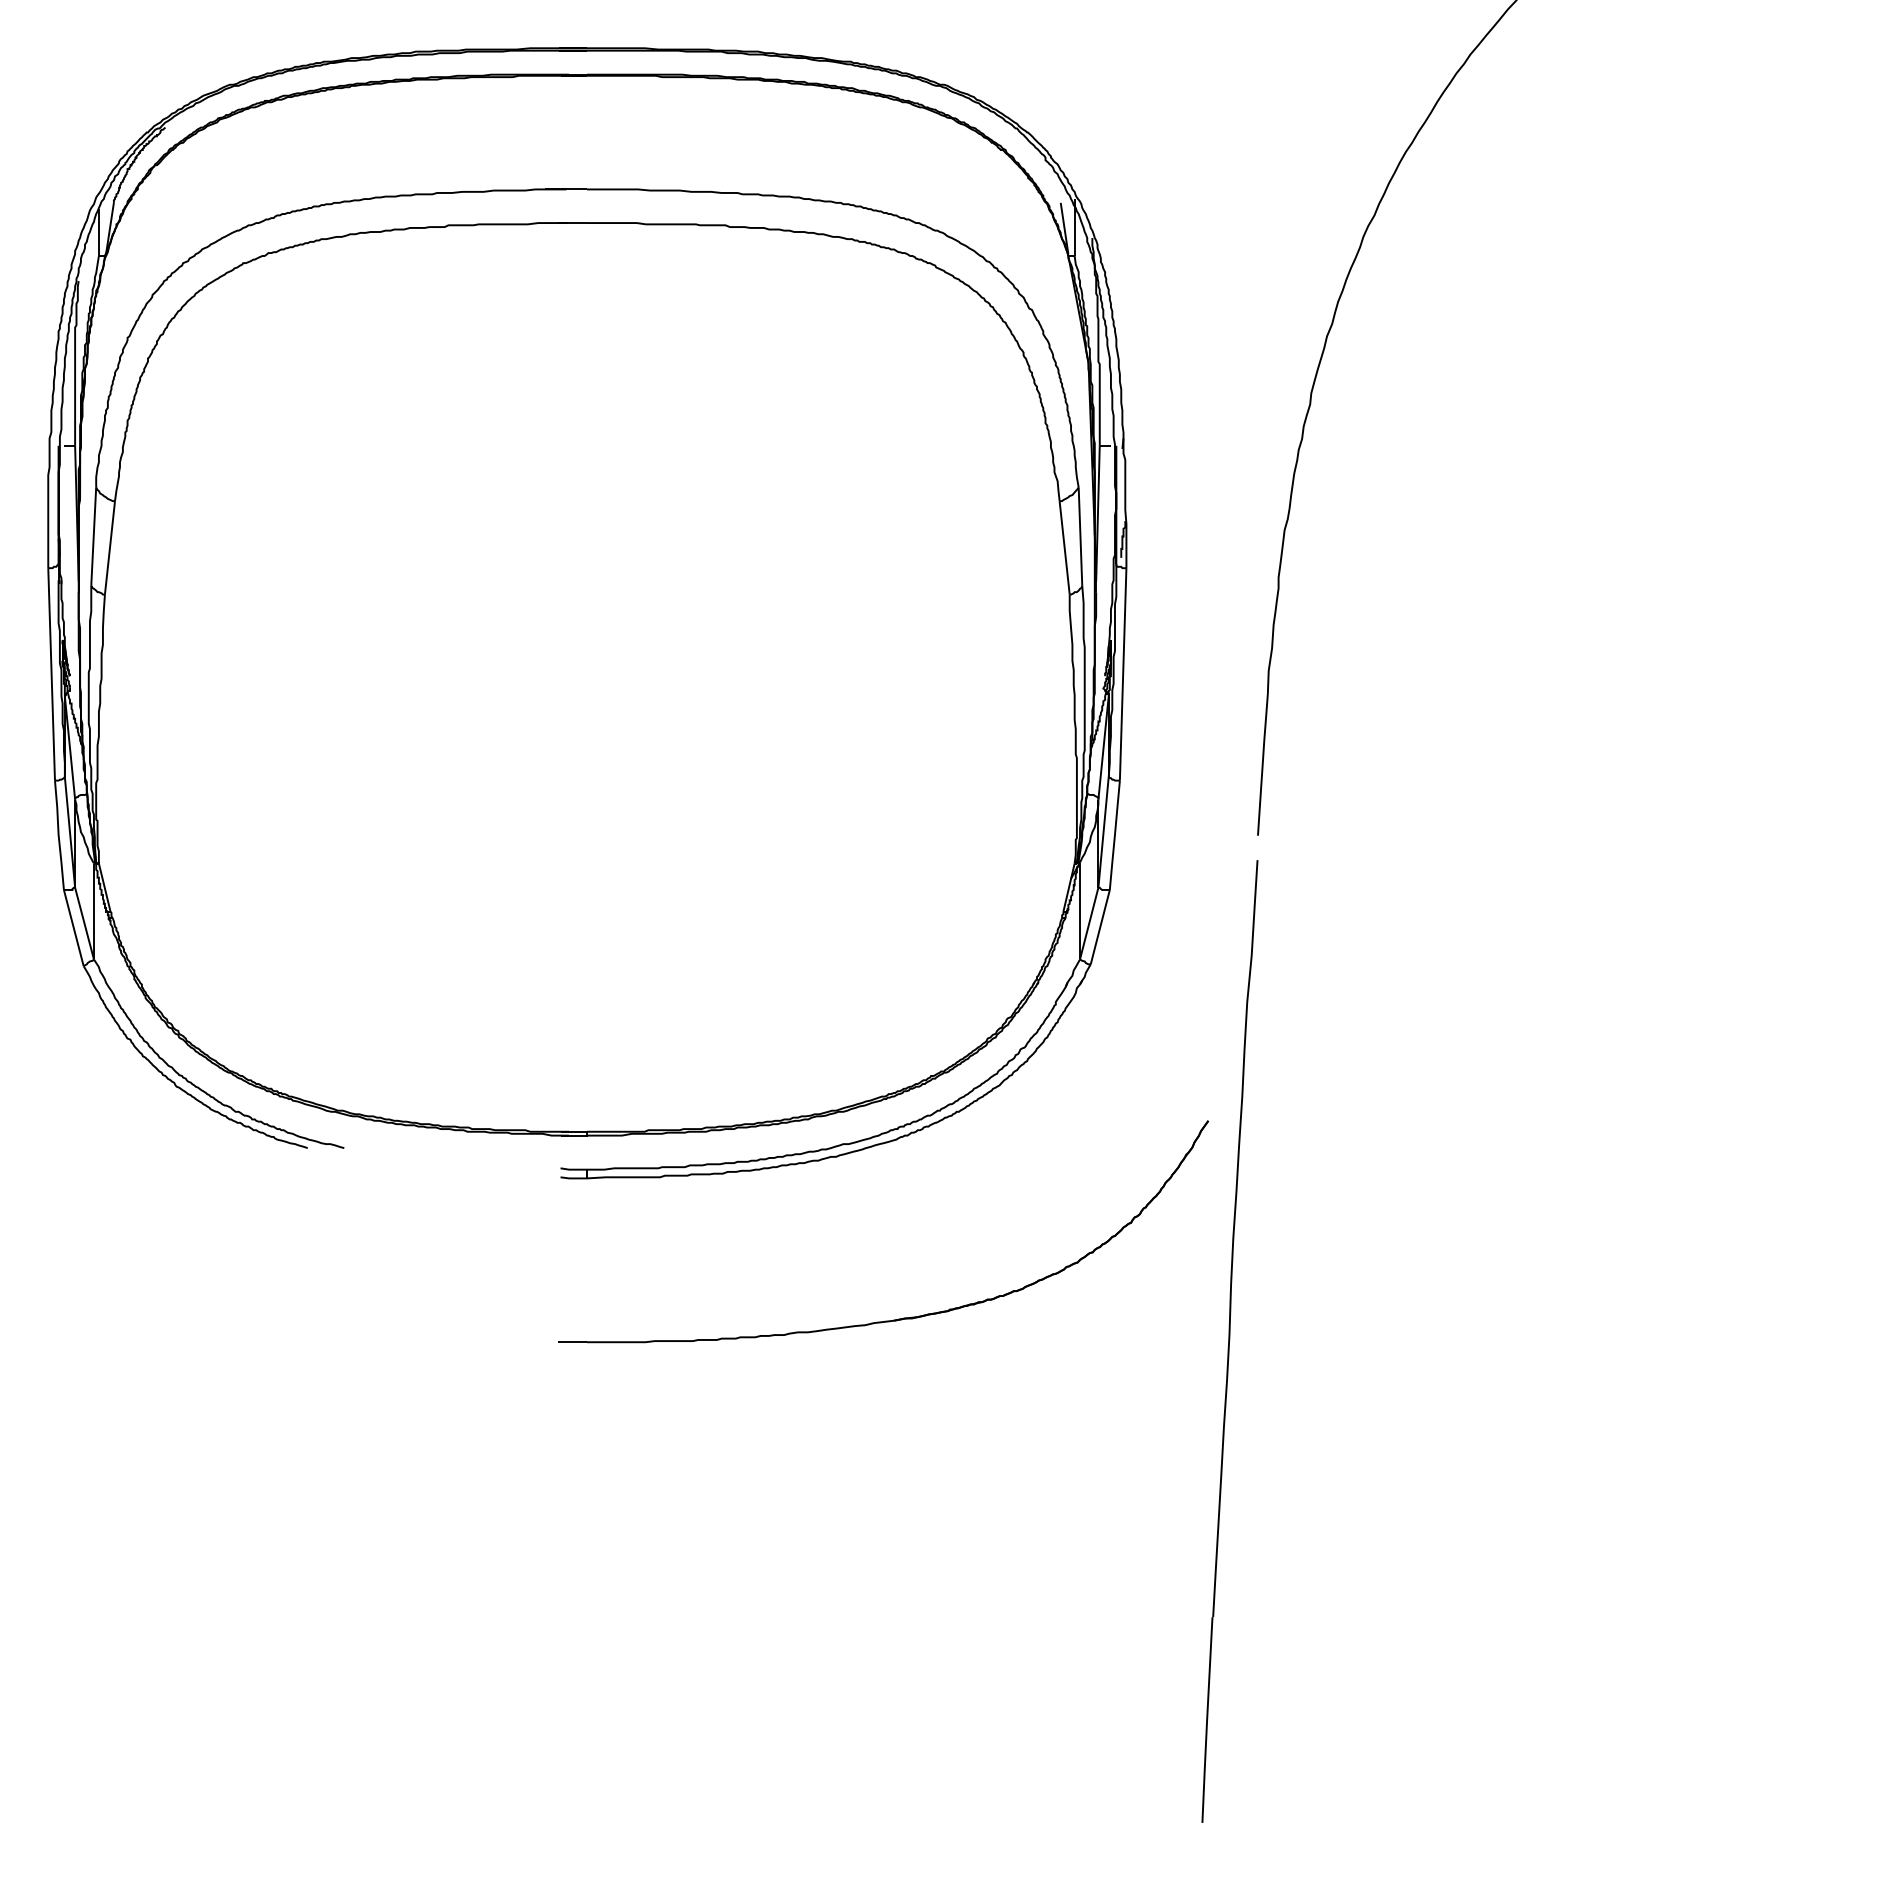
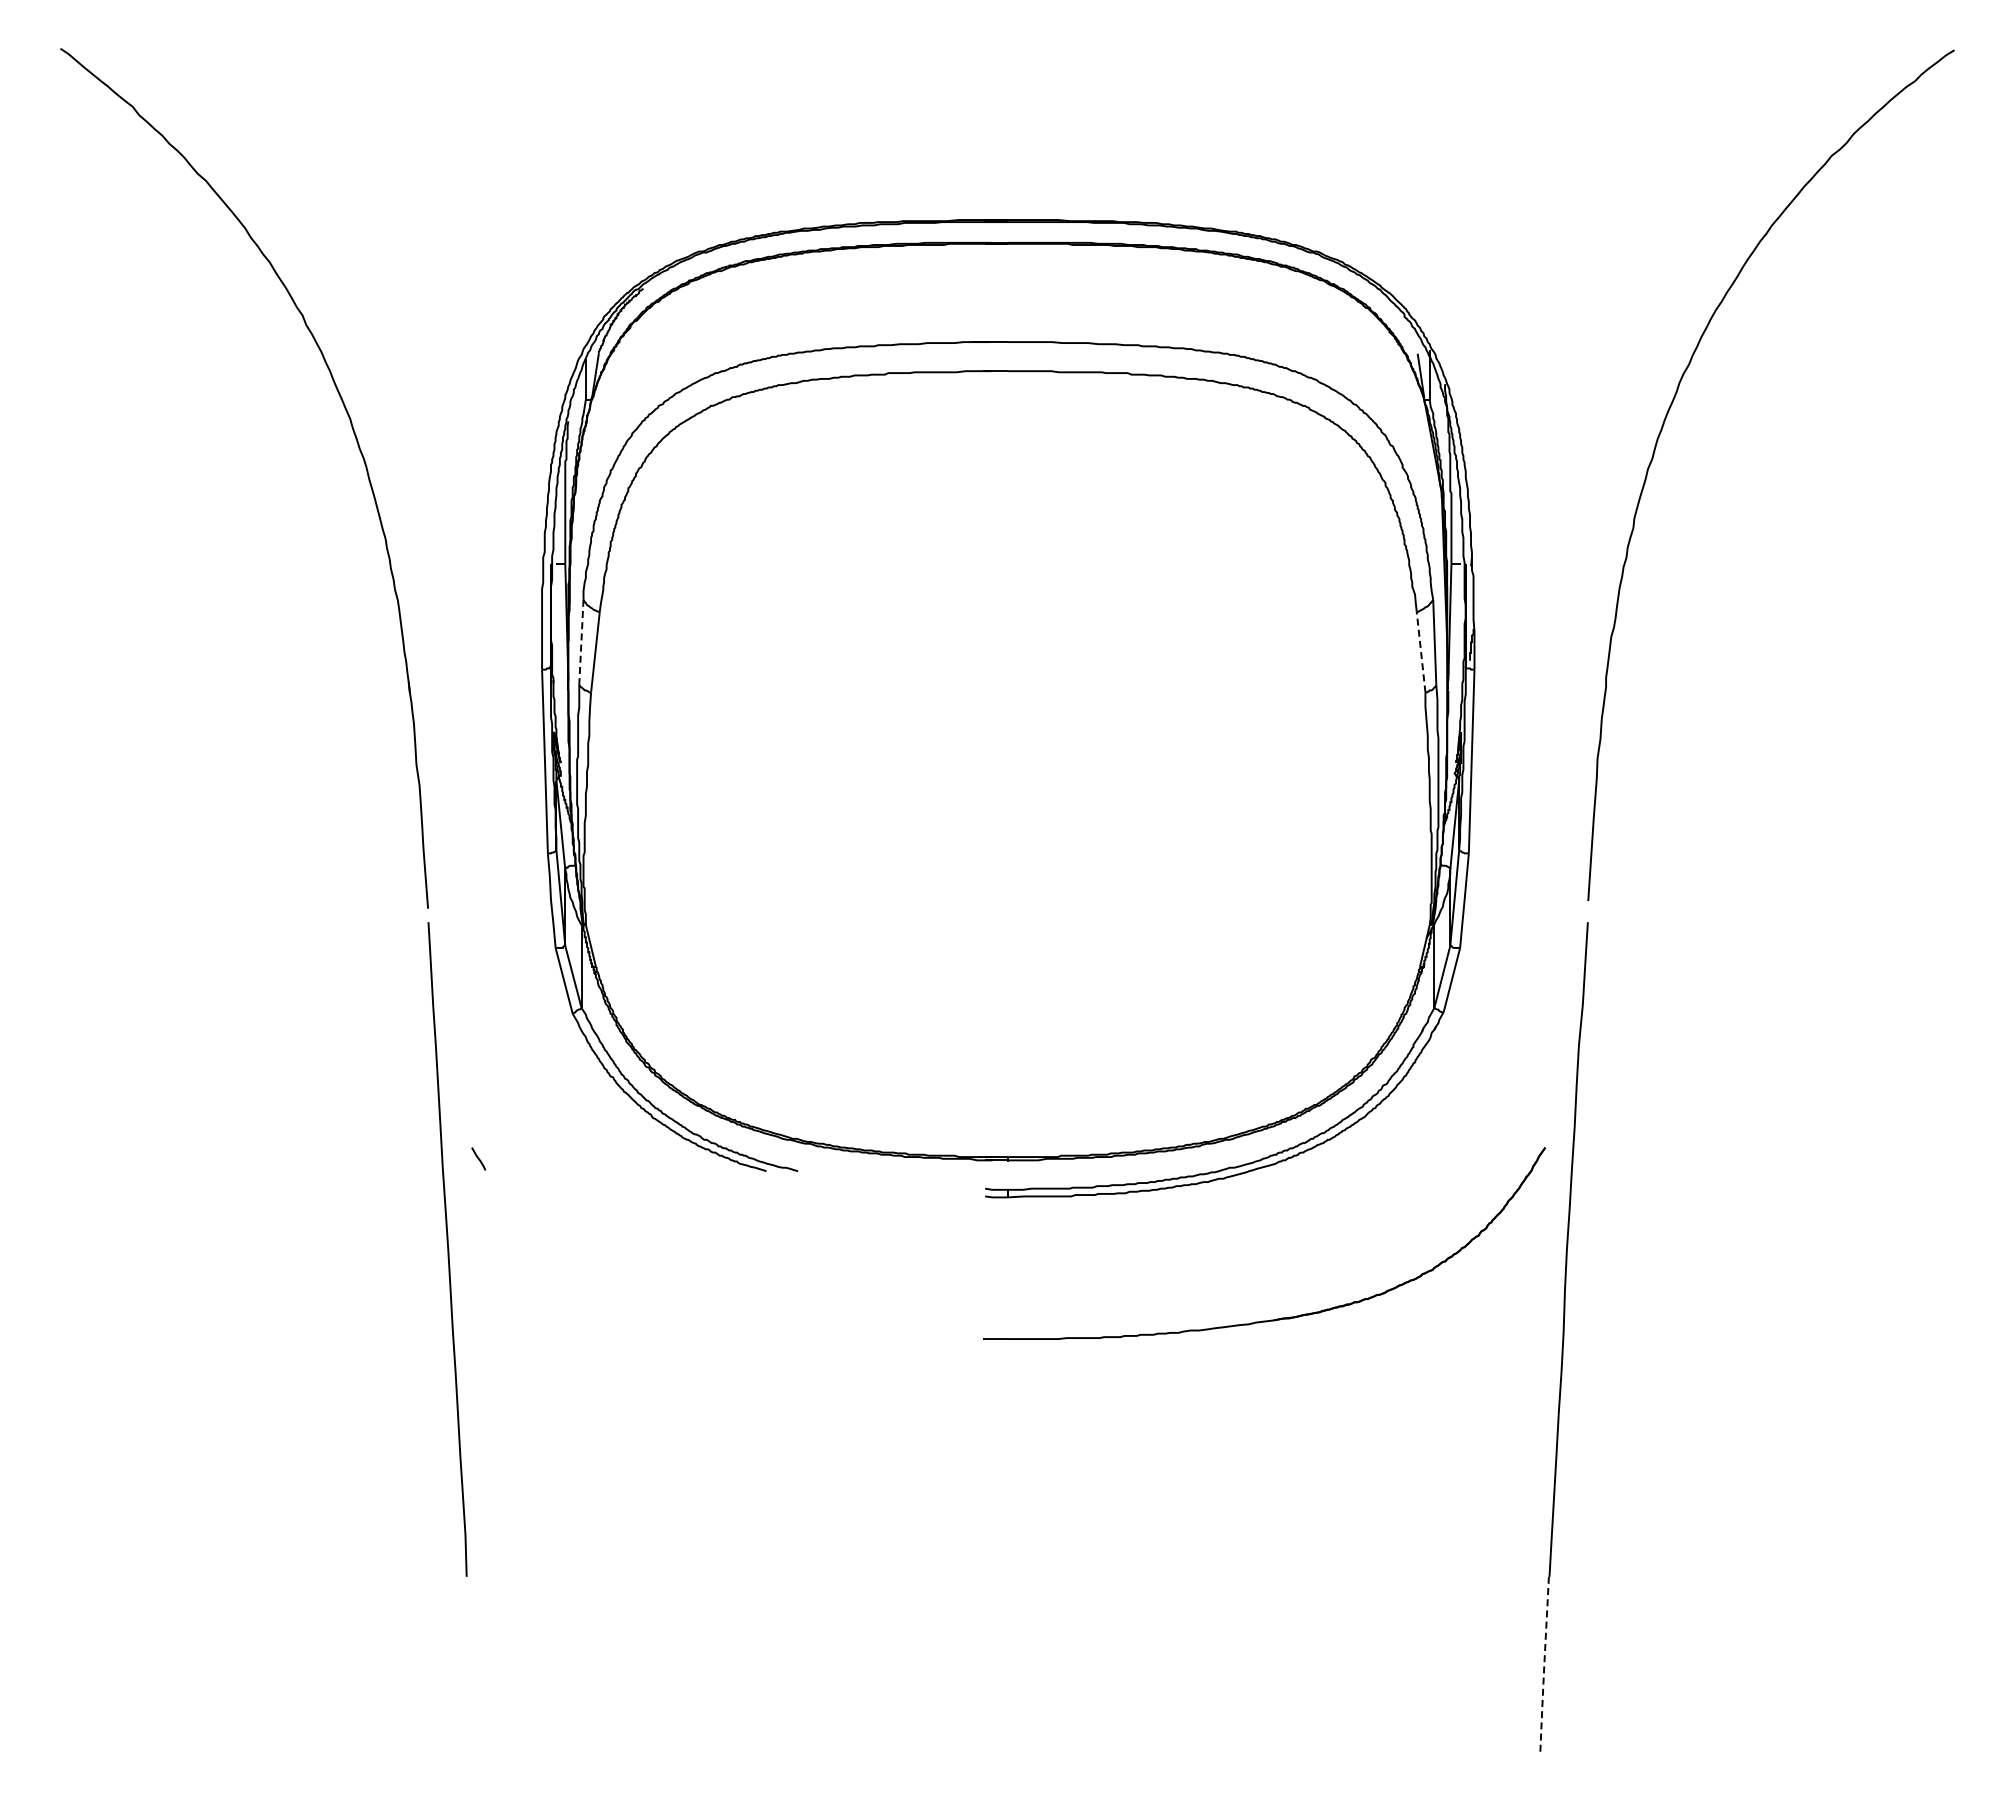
line: (93, 536) -> (581, 642), solid -> dashed
line: (1065, 548) -> (1421, 652), solid -> dashed
line: (1207, 1720) -> (1544, 1666), solid -> dashed

